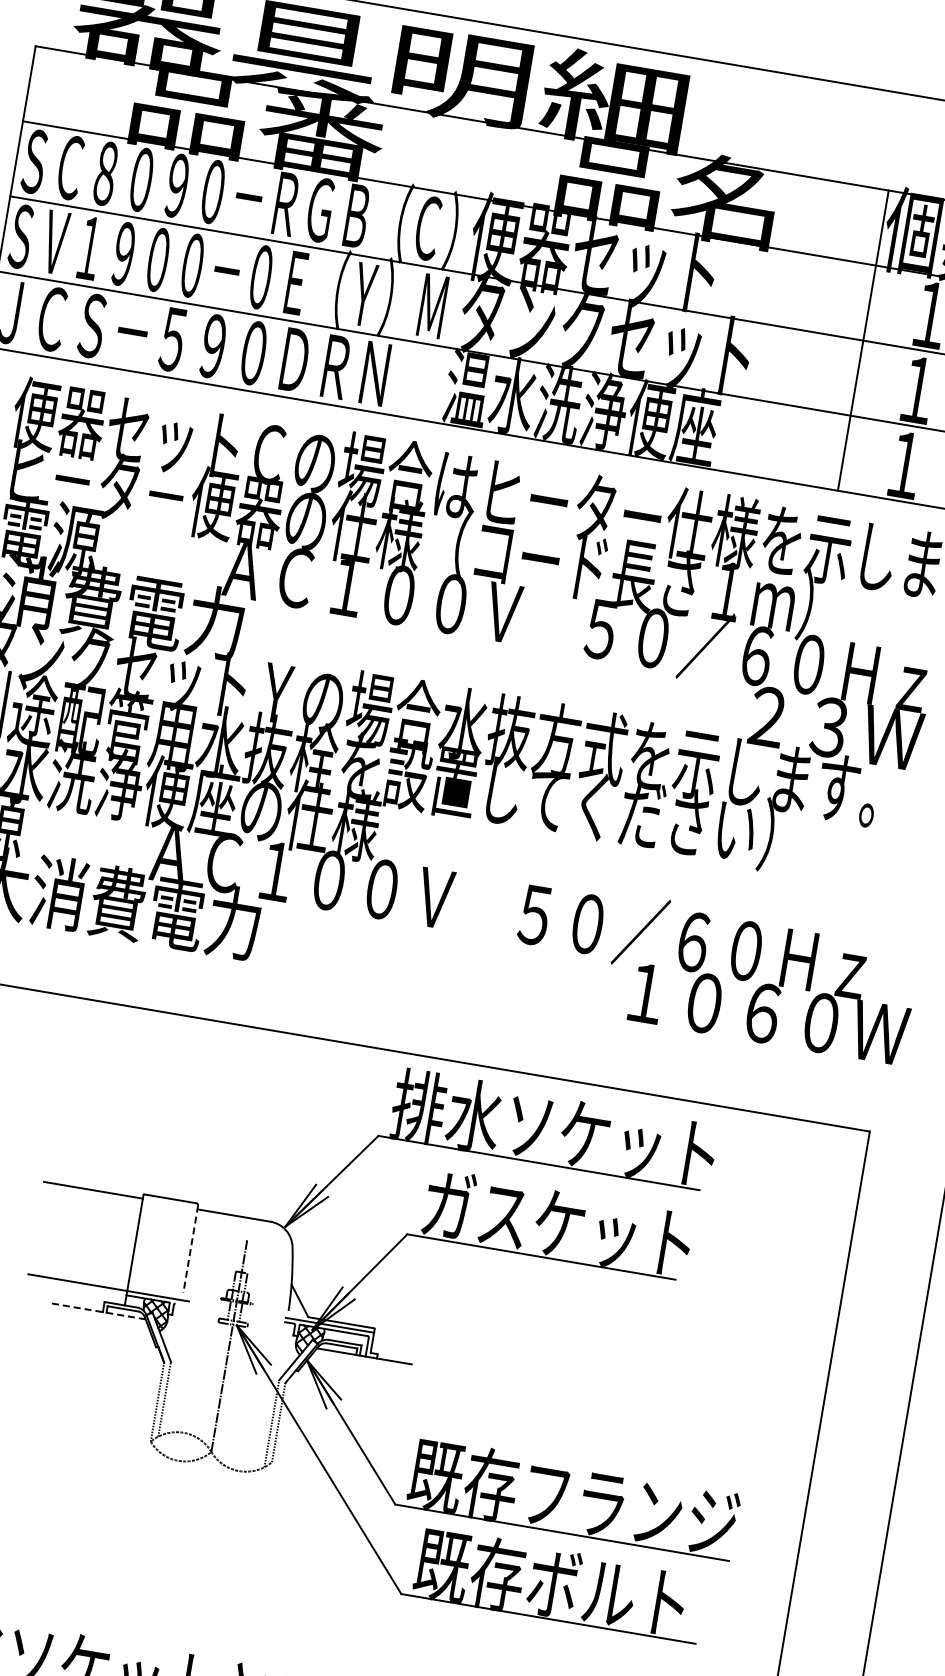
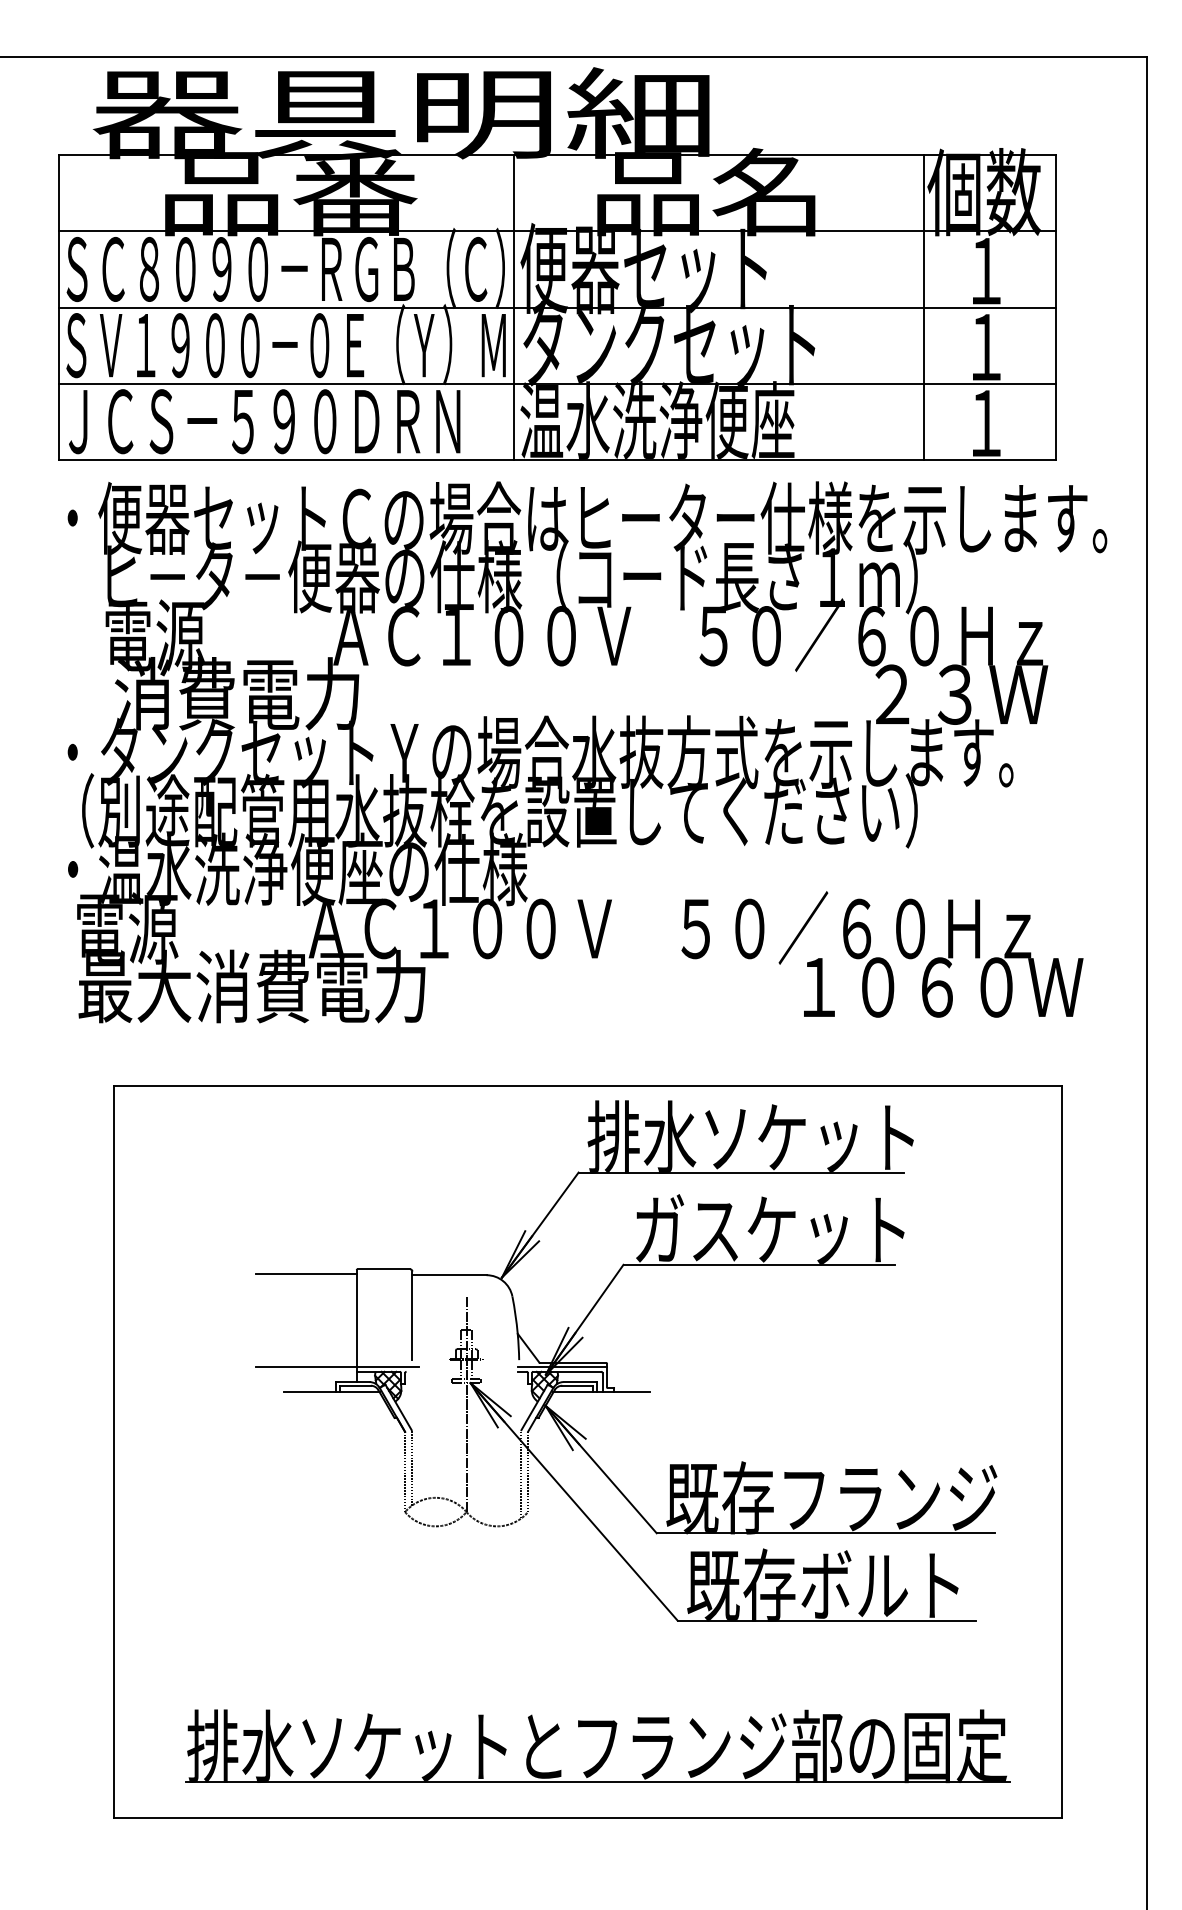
line: (459, 272) -> (514, 307), added
line: (190, 1250) -> (412, 1316), dashed -> solid
line: (98, 1311) -> (331, 1392), dashed -> solid

